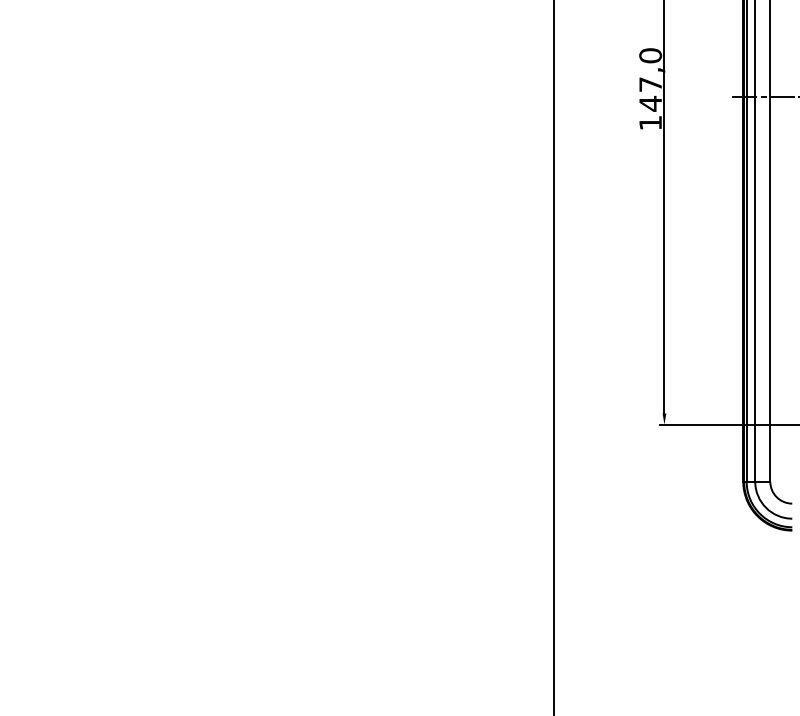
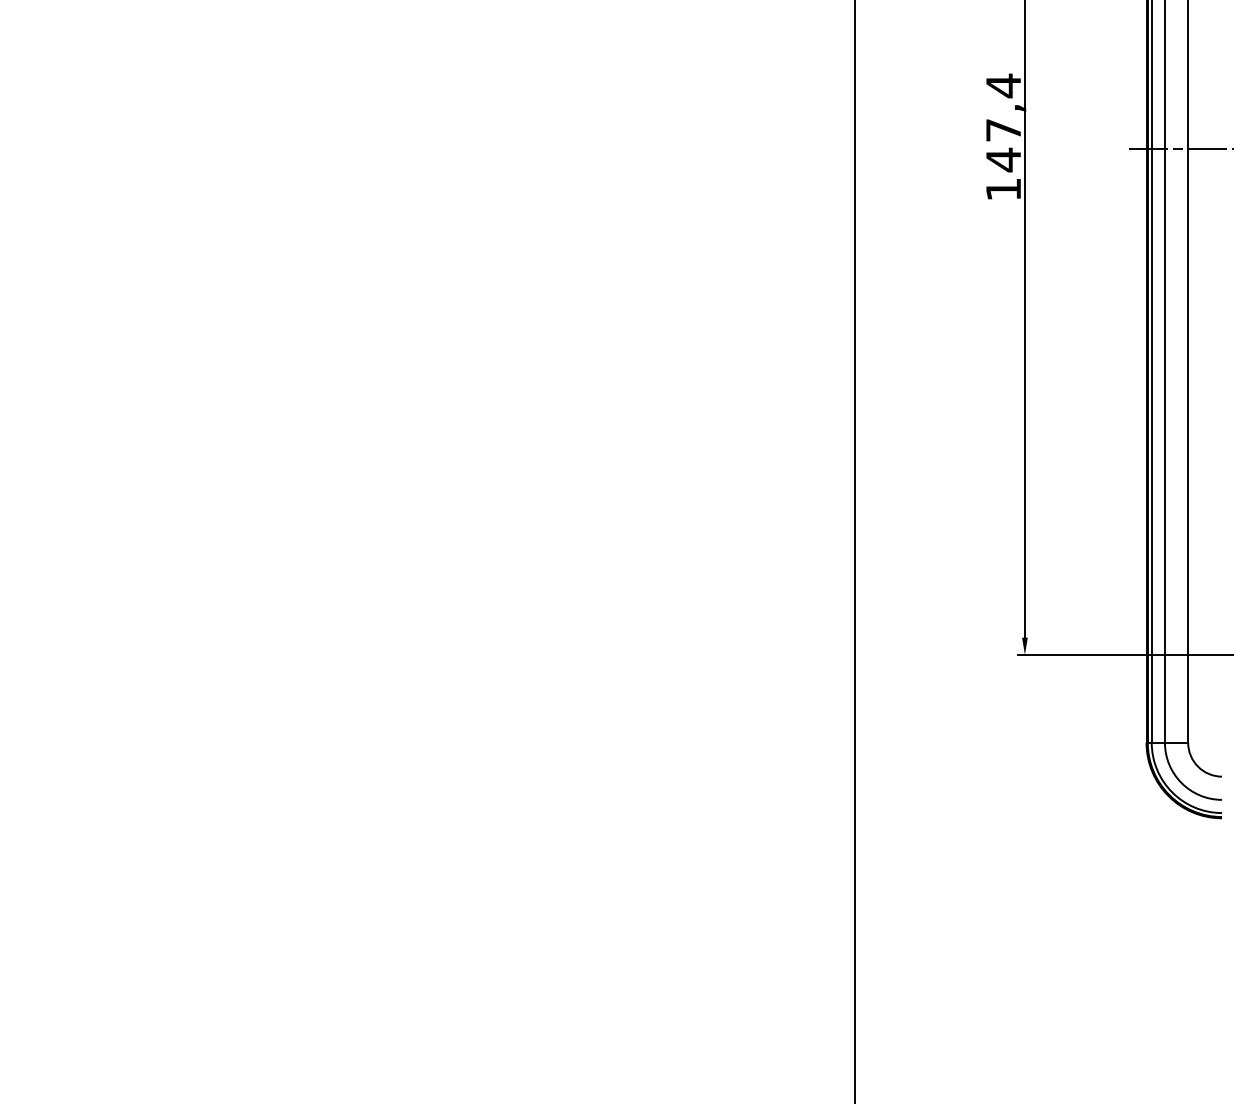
text: (650, 55) -> (1003, 85), 147,0 -> 147,4

